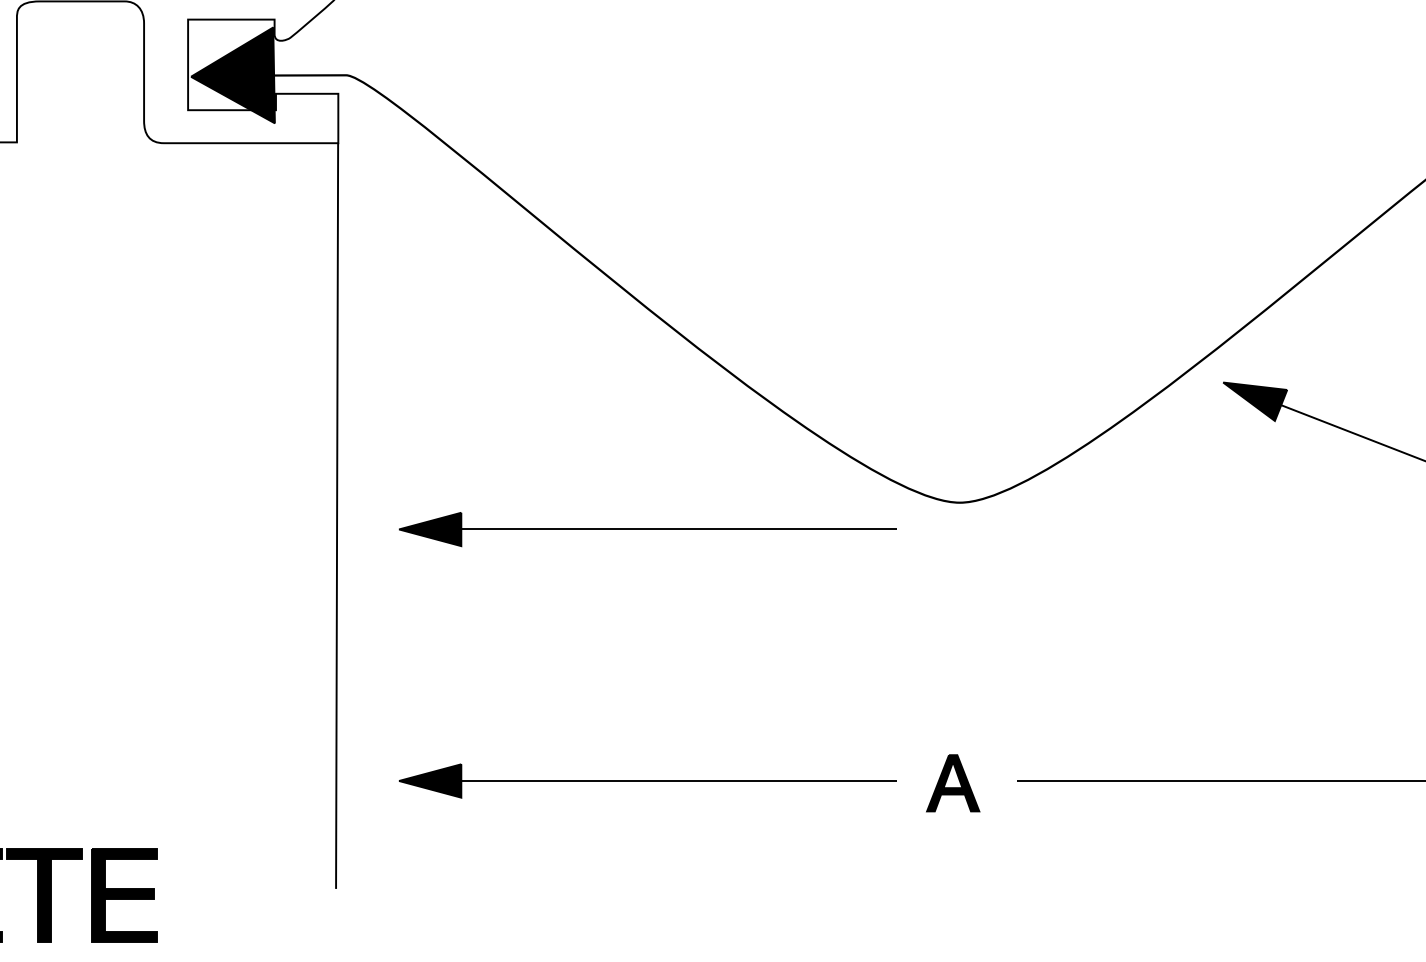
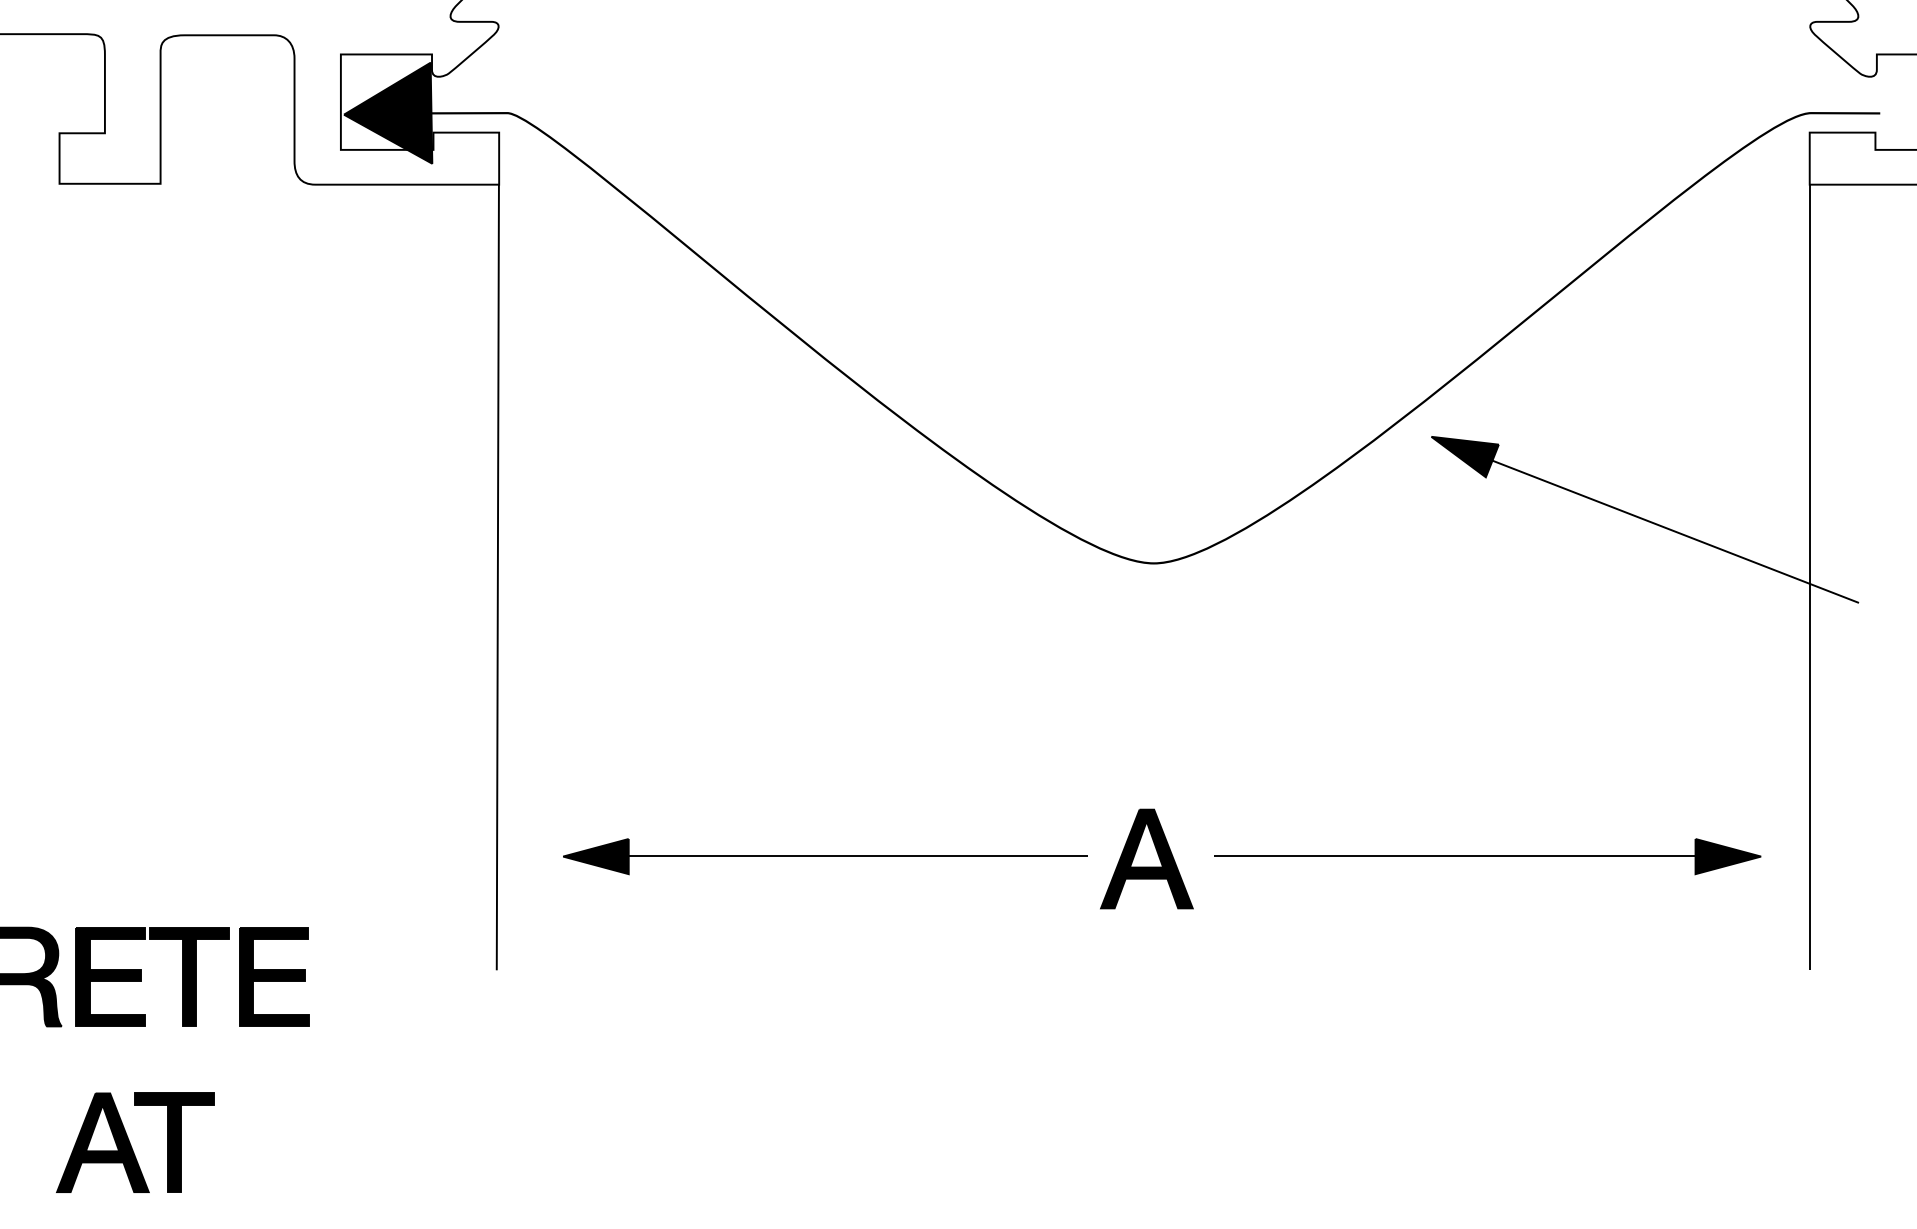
part: (648, 529) -> (825, 591), removed
part: (952, 782) -> (1146, 858), size x1.67

